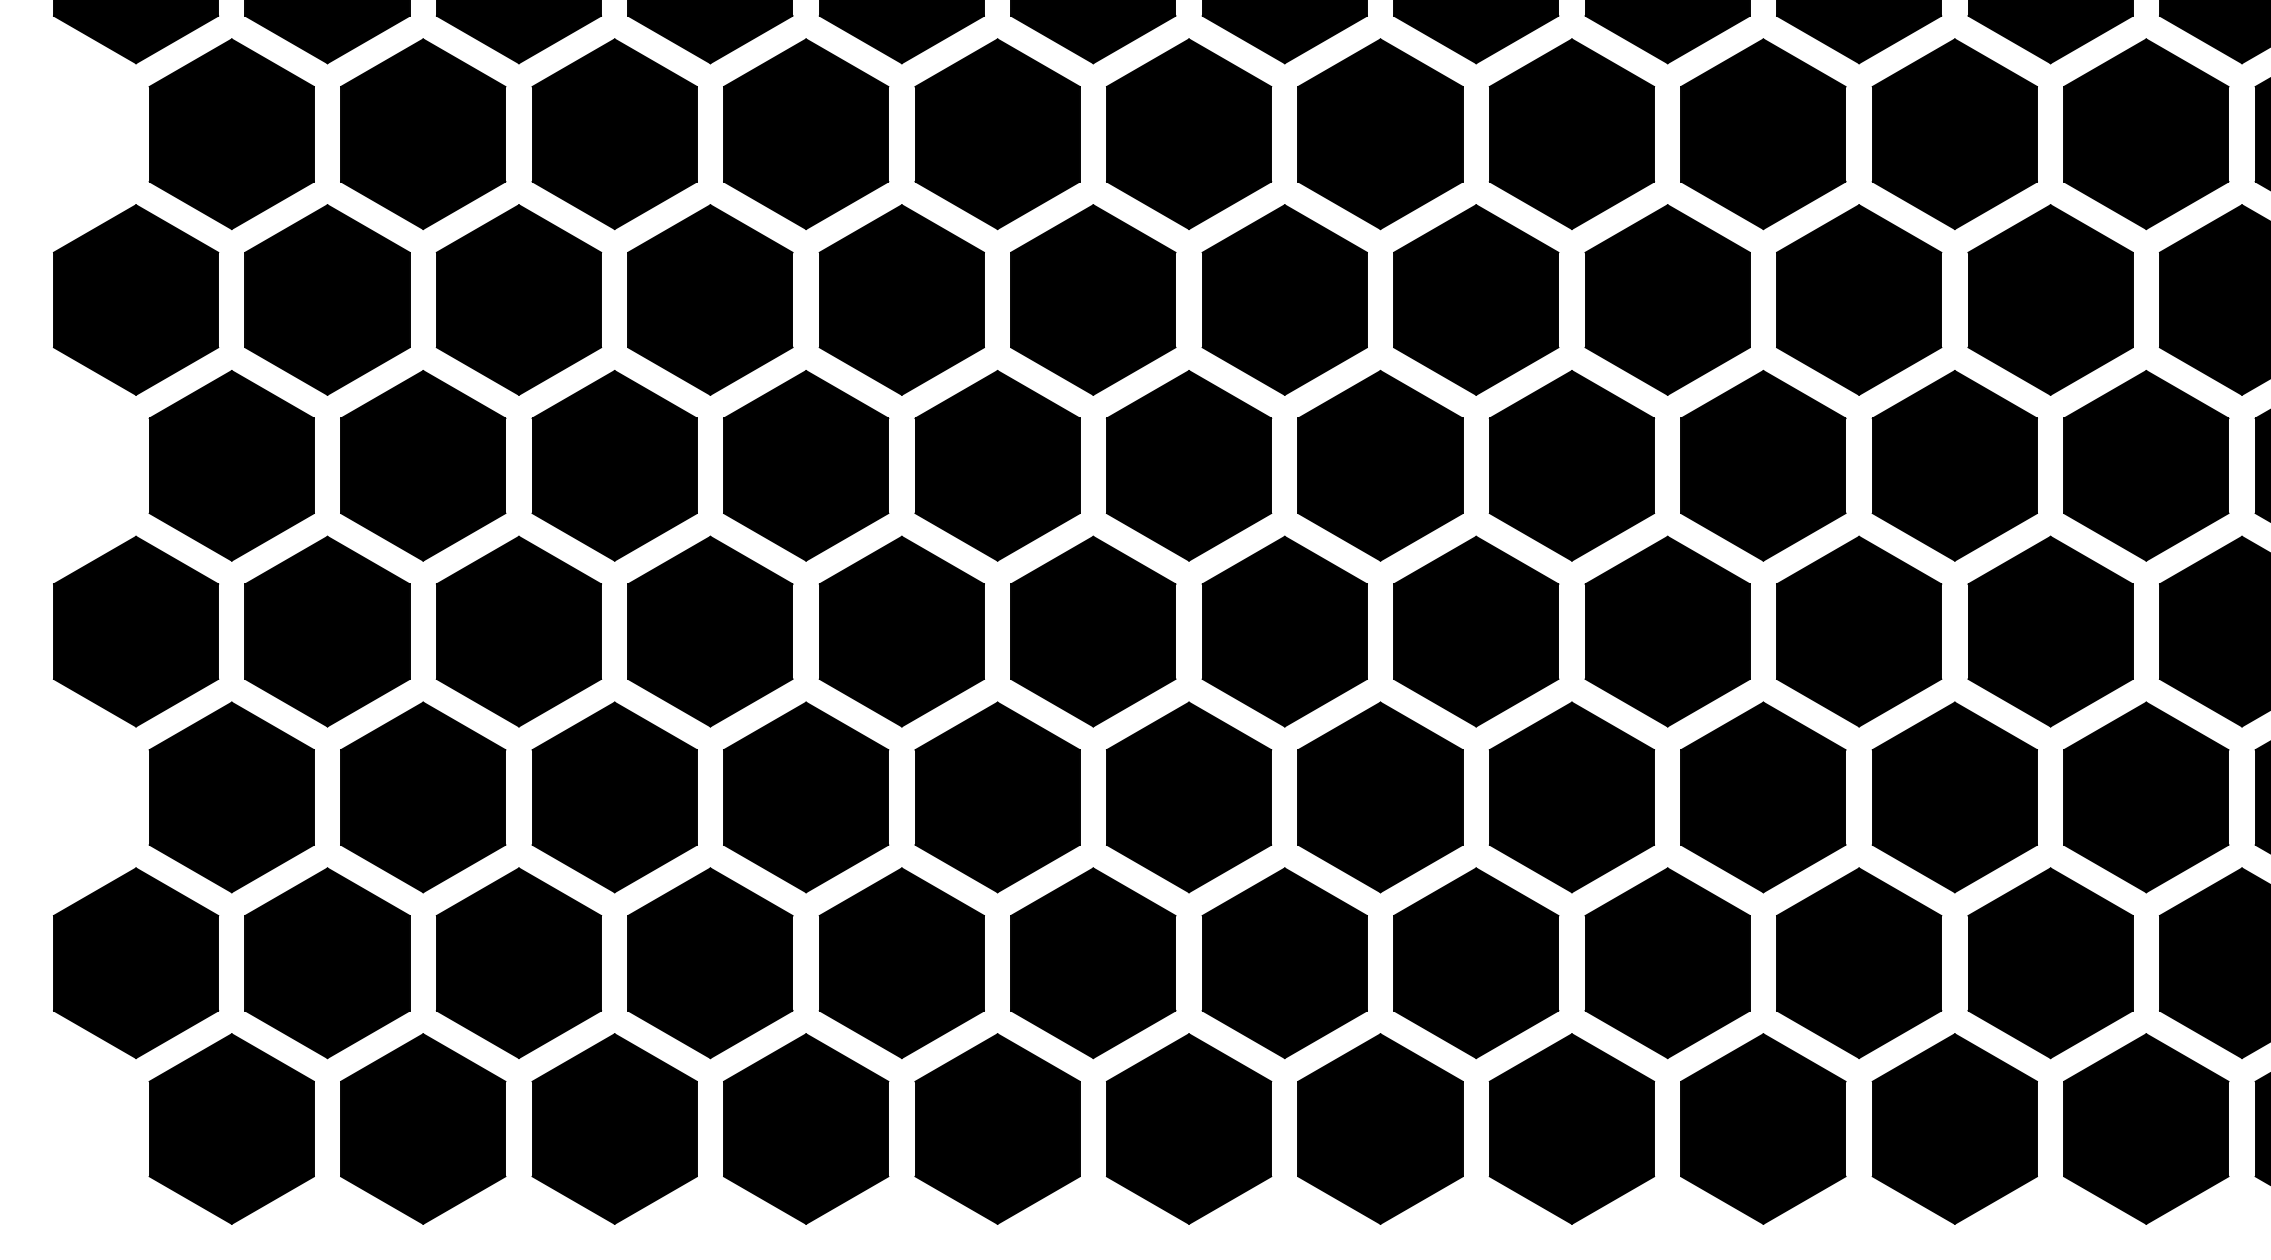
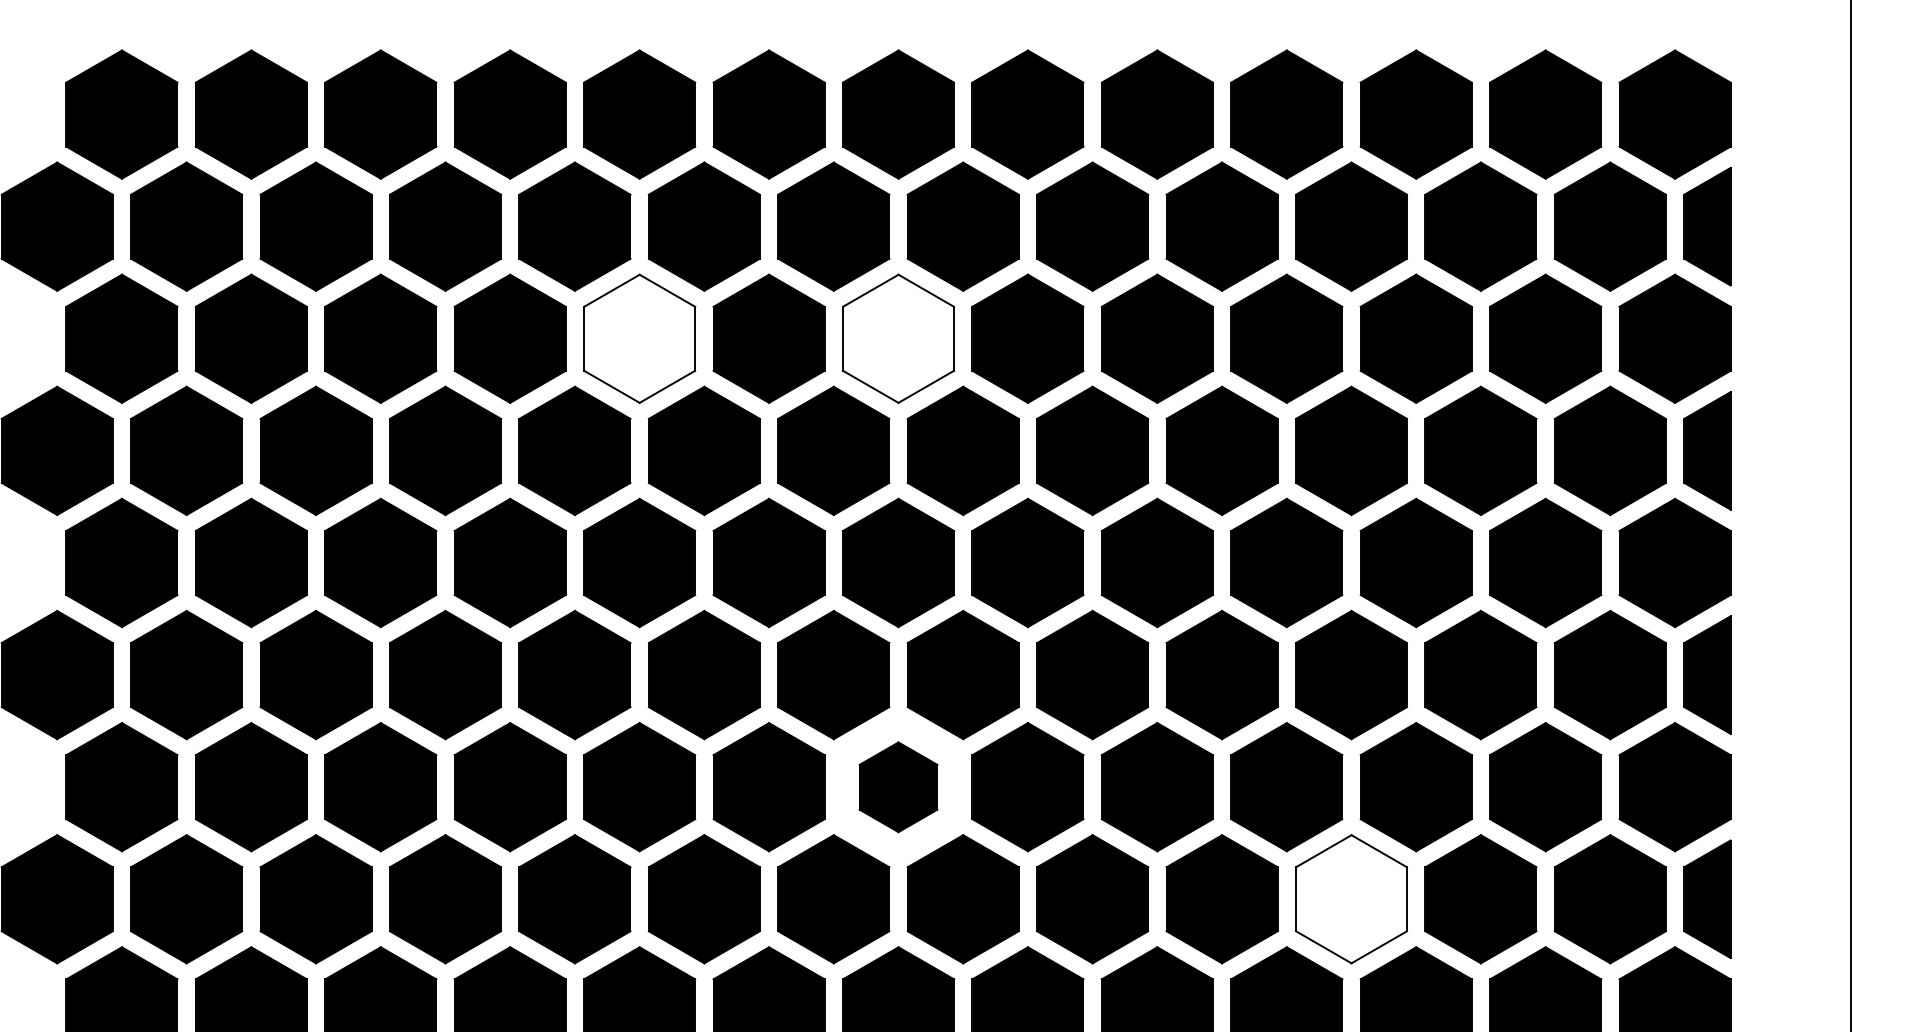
fill: (997, 133) -> (639, 338), removed
fill: (1380, 133) -> (898, 338), removed
part: (1380, 797) -> (898, 787), size x0.7
fill: (2050, 963) -> (1351, 899), removed

